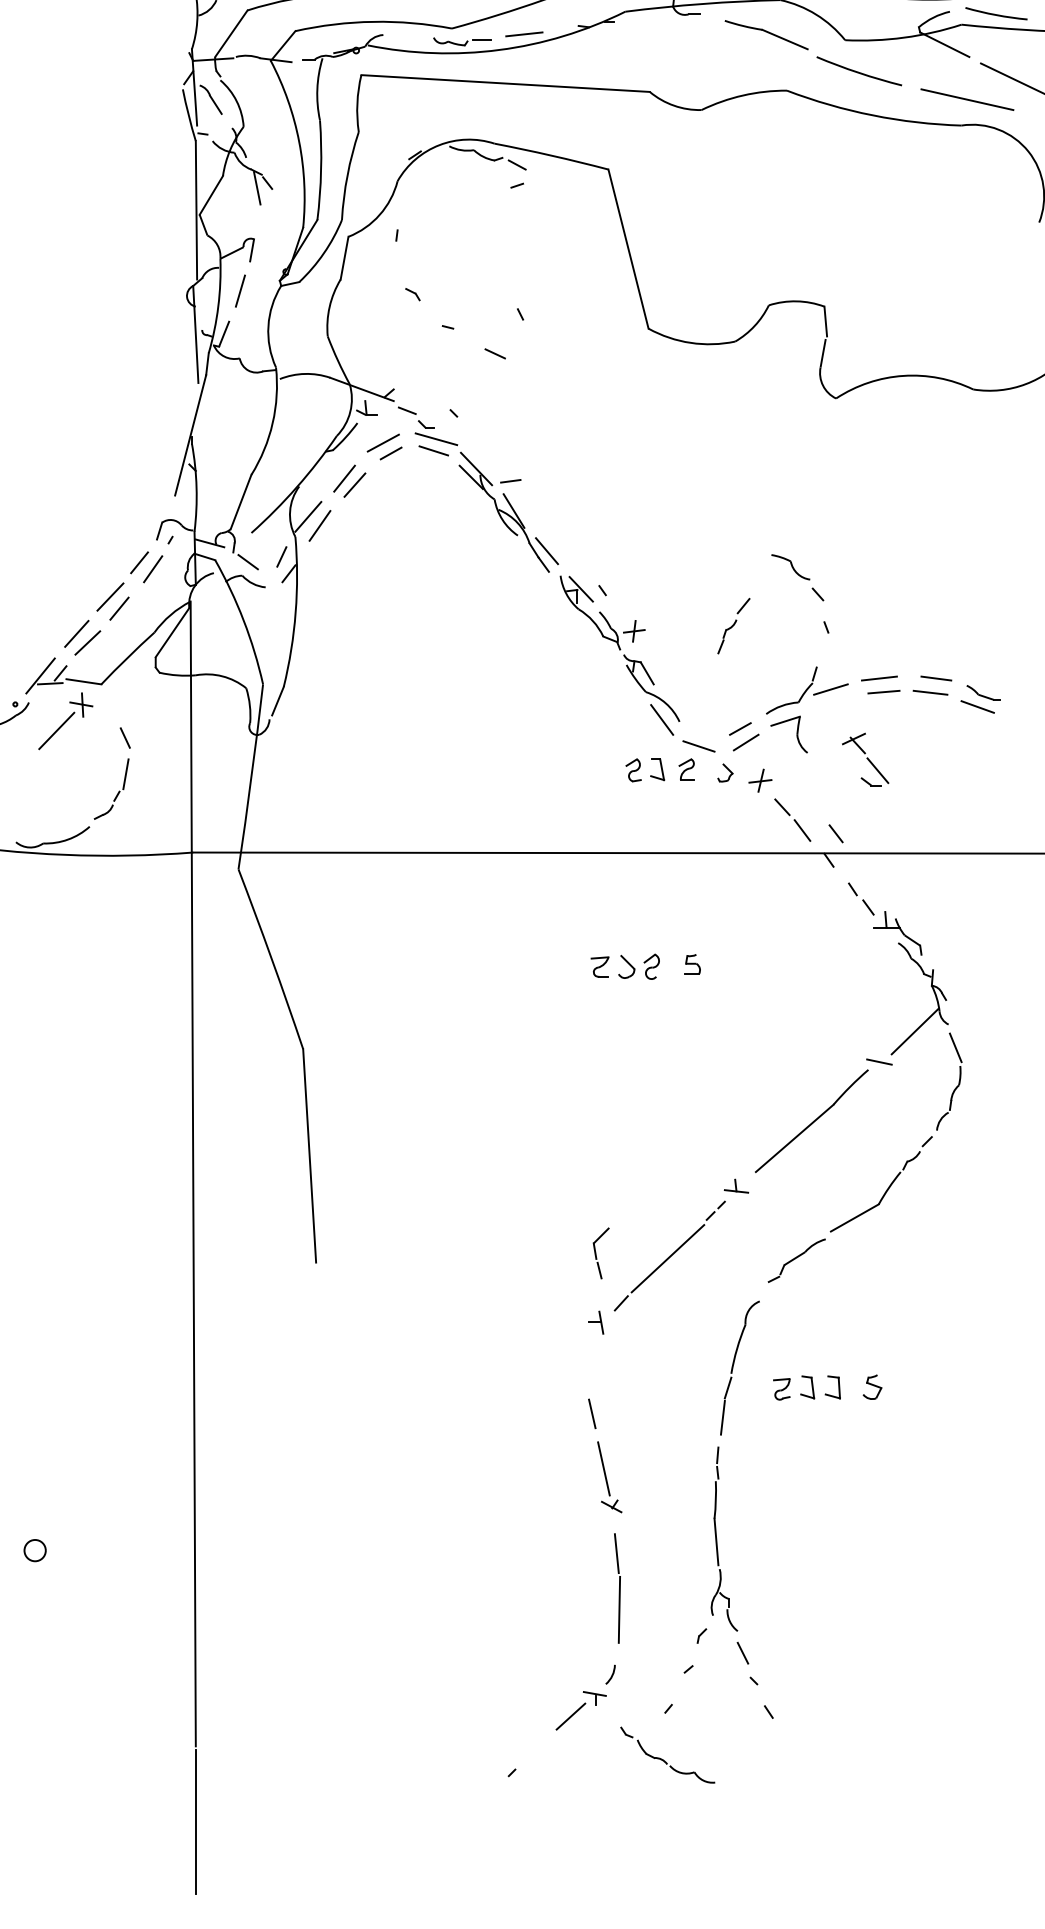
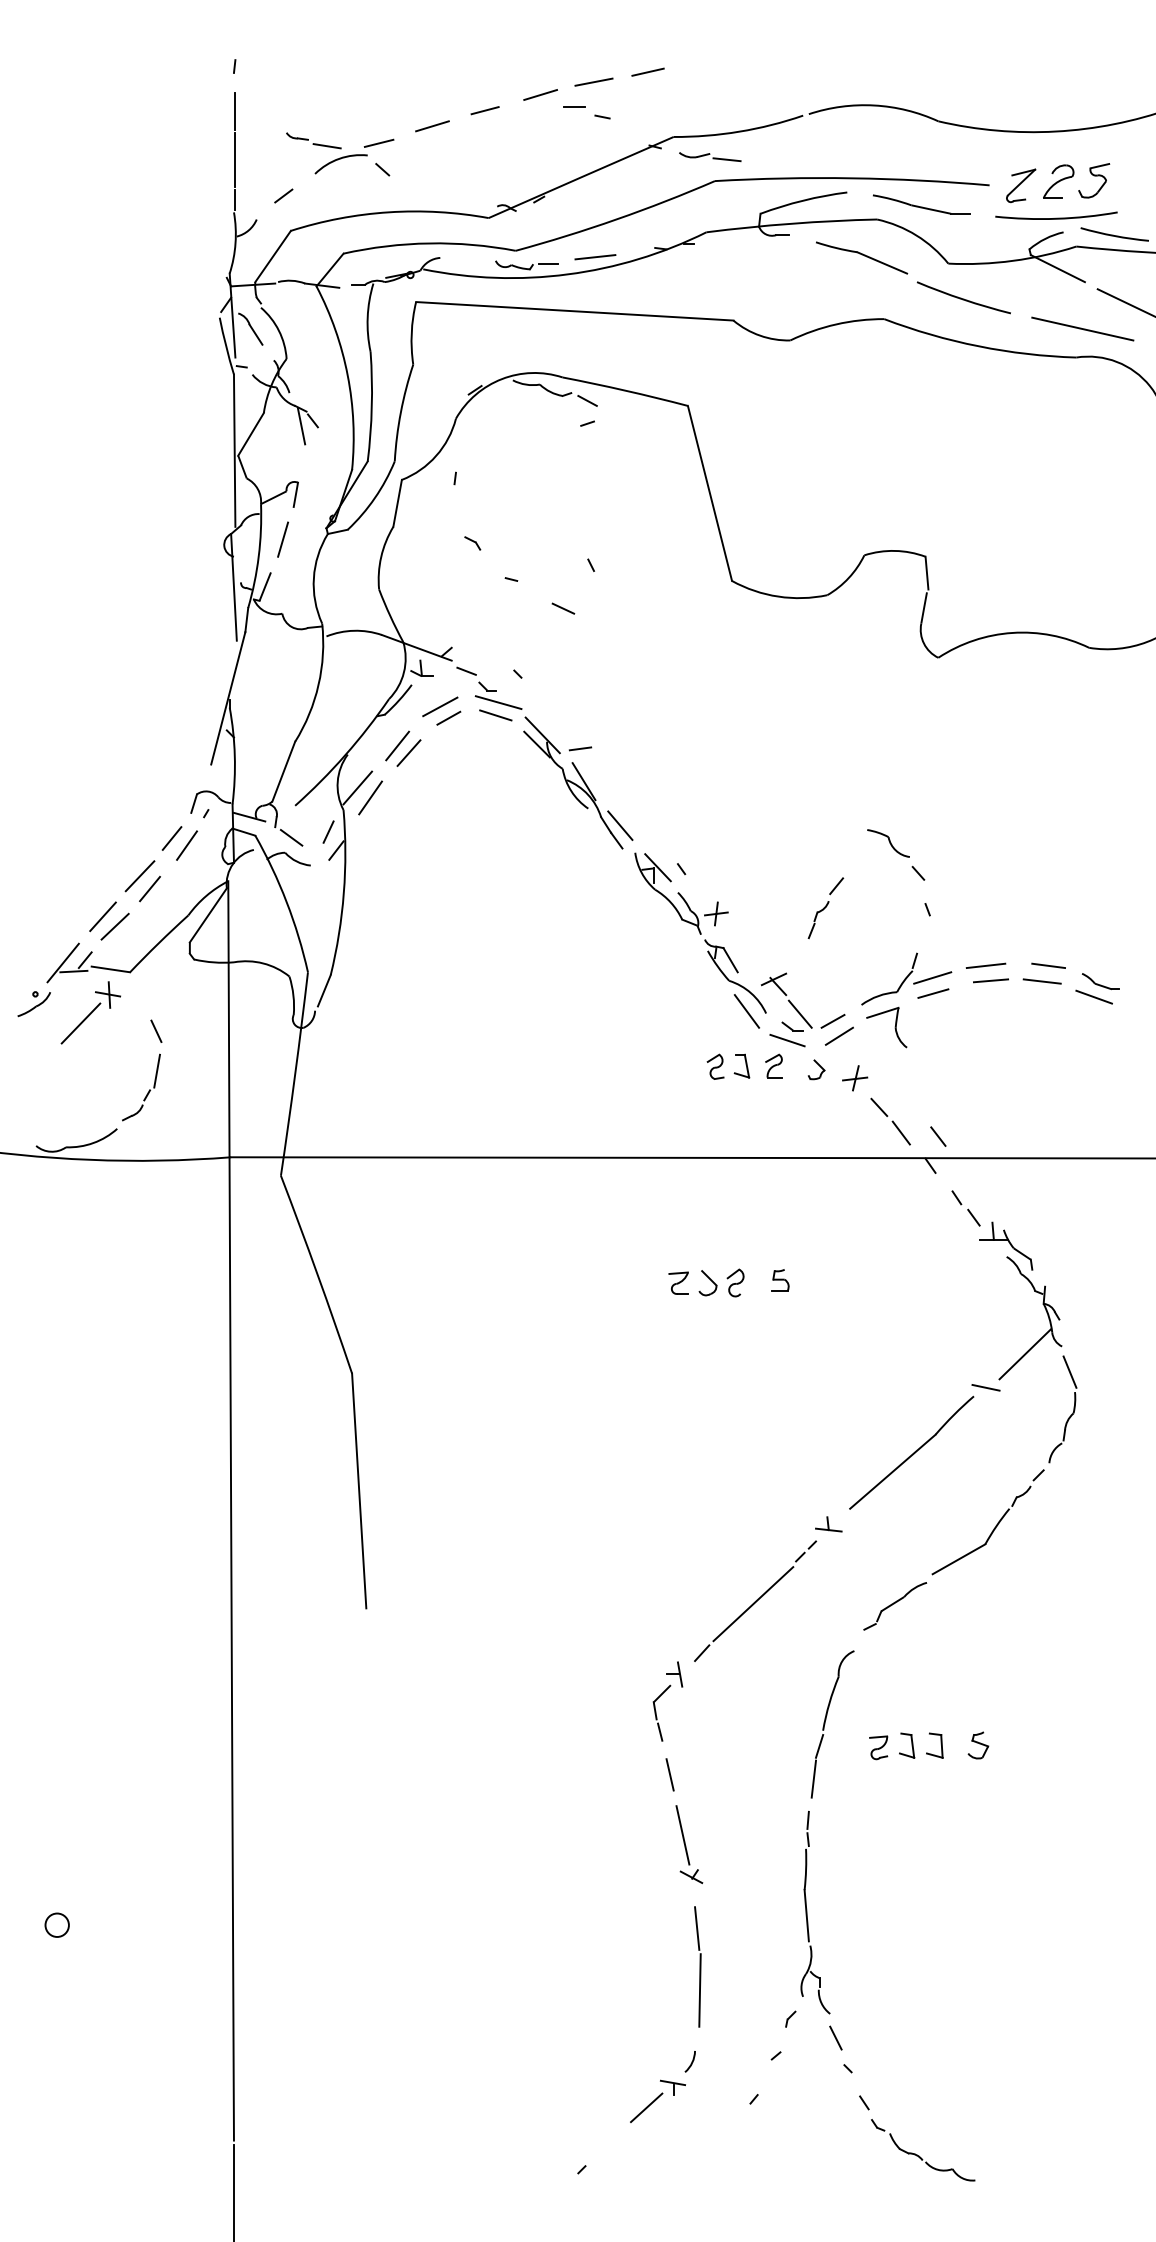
line: (831, 703) -> (933, 993), added
part: (865, 759) -> (786, 1001), moved
part: (600, 1252) -> (661, 1712), moved
part: (664, 1759) -> (919, 2155), moved

